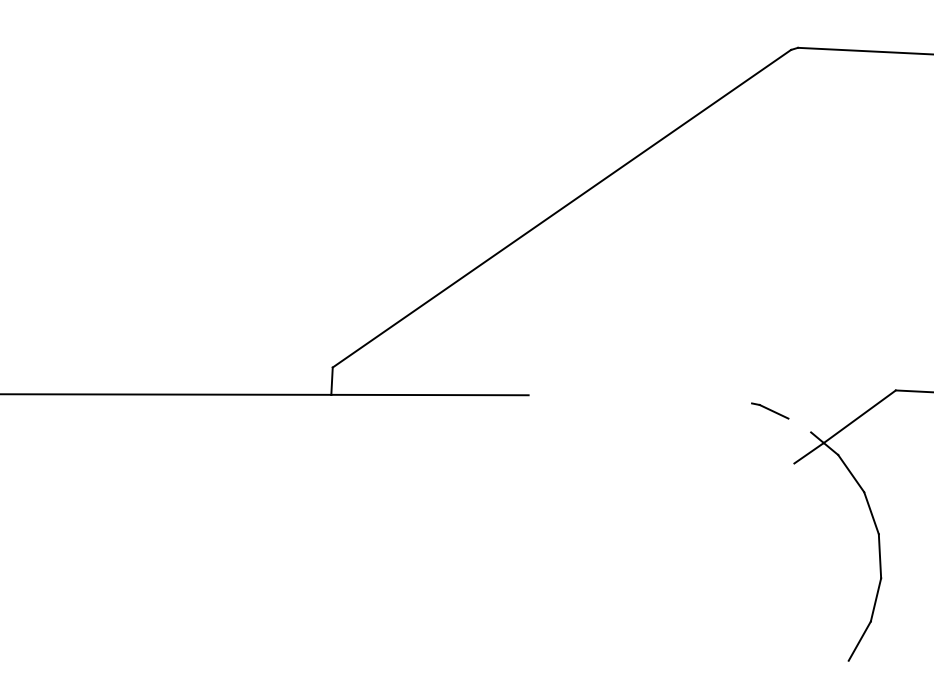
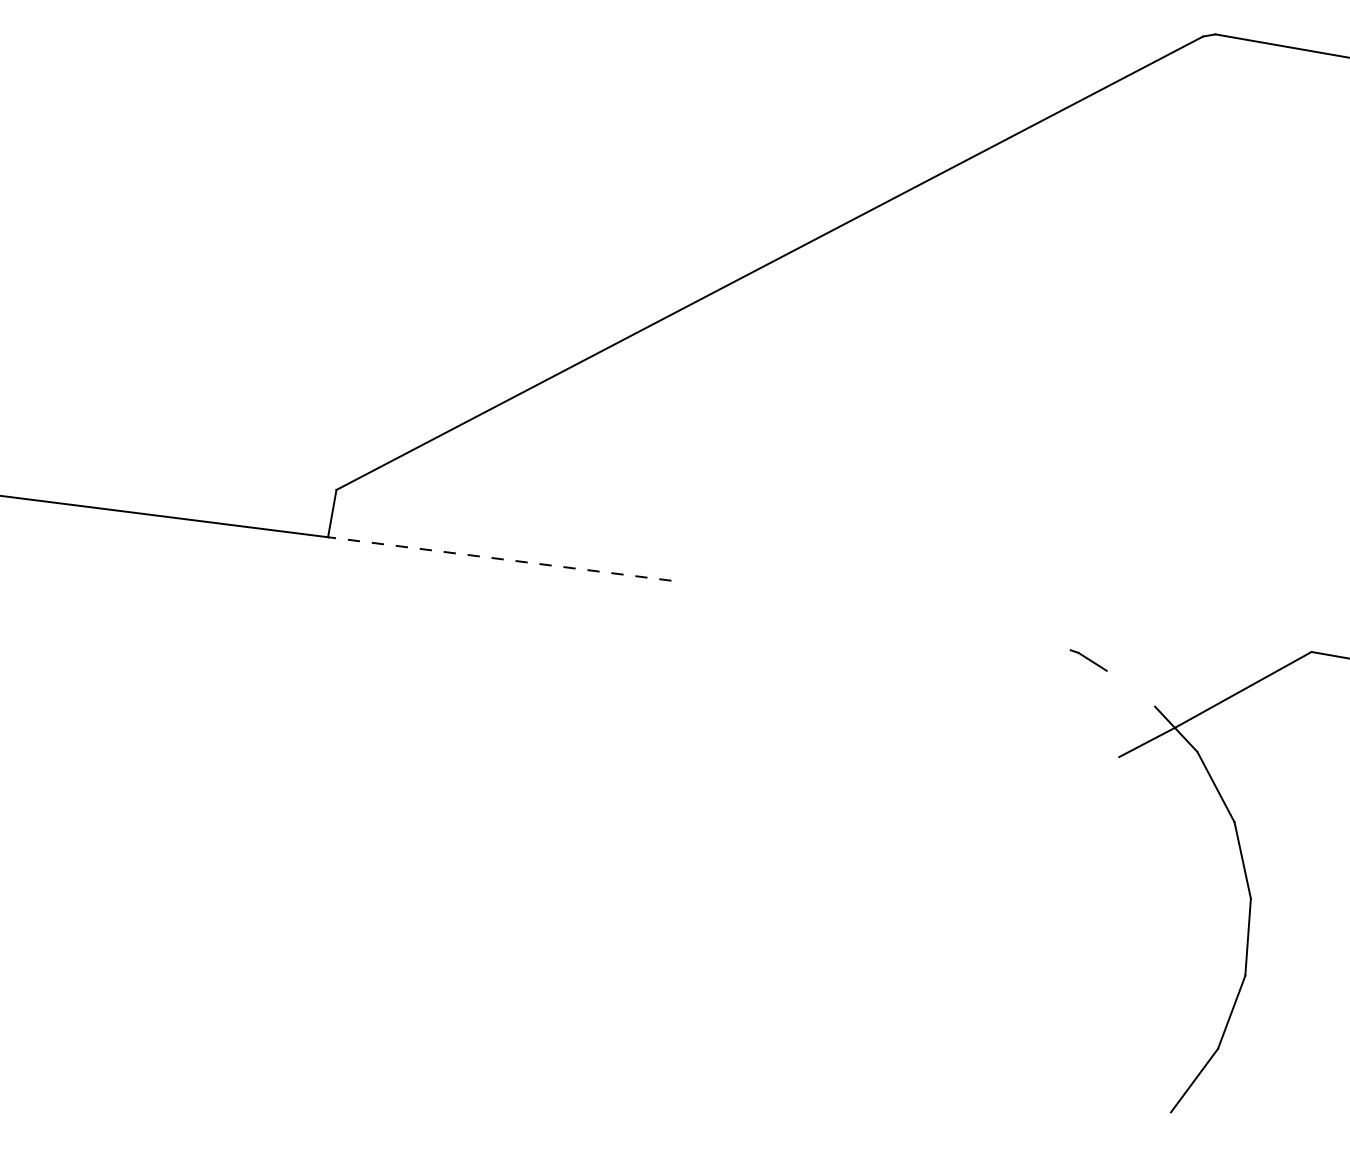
line: (430, 395) -> (500, 559), solid -> dashed
part: (770, 410) -> (1089, 659), size x0.6

